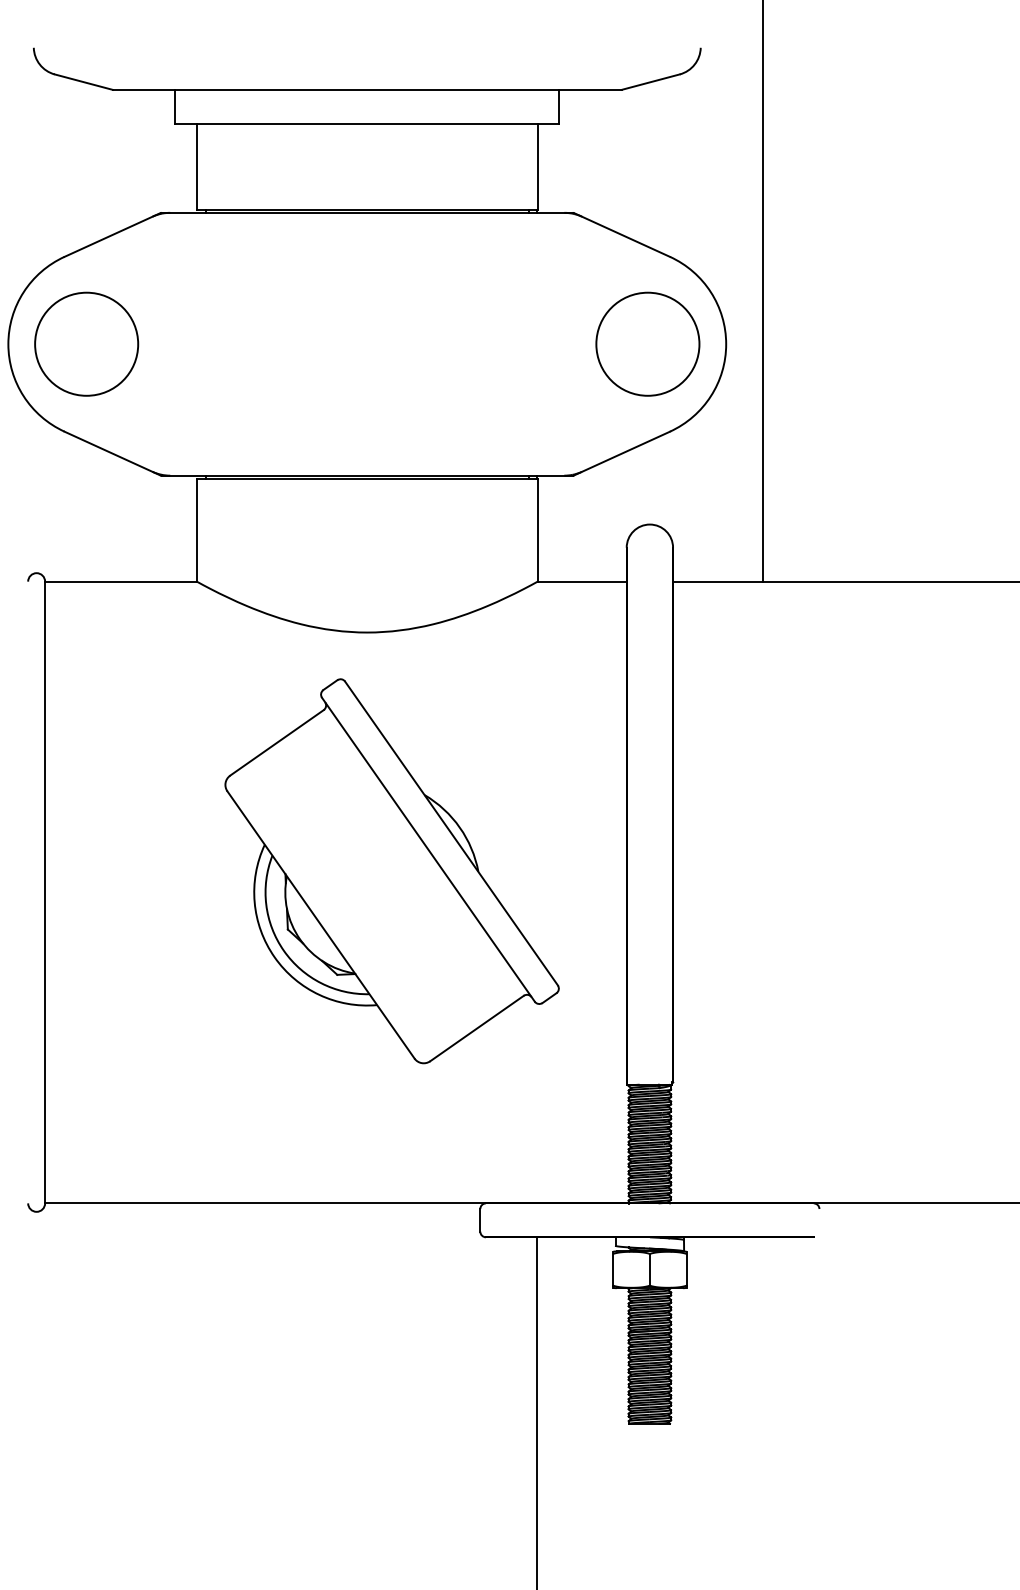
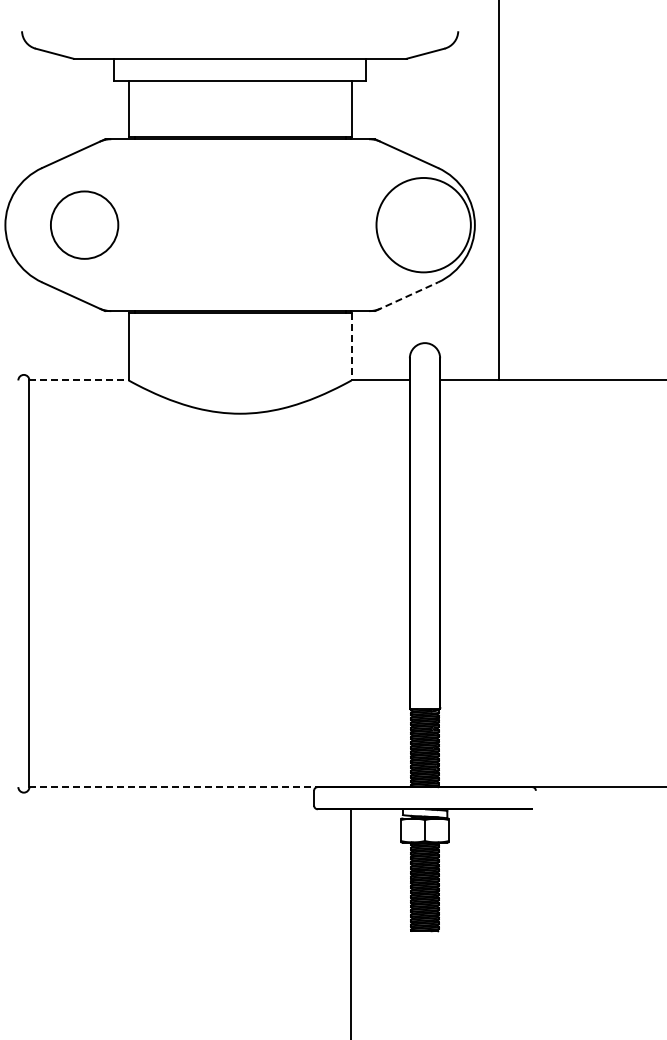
circle: (86, 343) -> (84, 224), moved
circle: (647, 343) -> (423, 224), size x1.4
line: (623, 453) -> (407, 296), solid -> dashed
line: (537, 529) -> (351, 346), solid -> dashed
line: (121, 581) -> (79, 380), solid -> dashed
part: (392, 870) -> (256, 569), removed
line: (266, 1203) -> (174, 787), solid -> dashed

